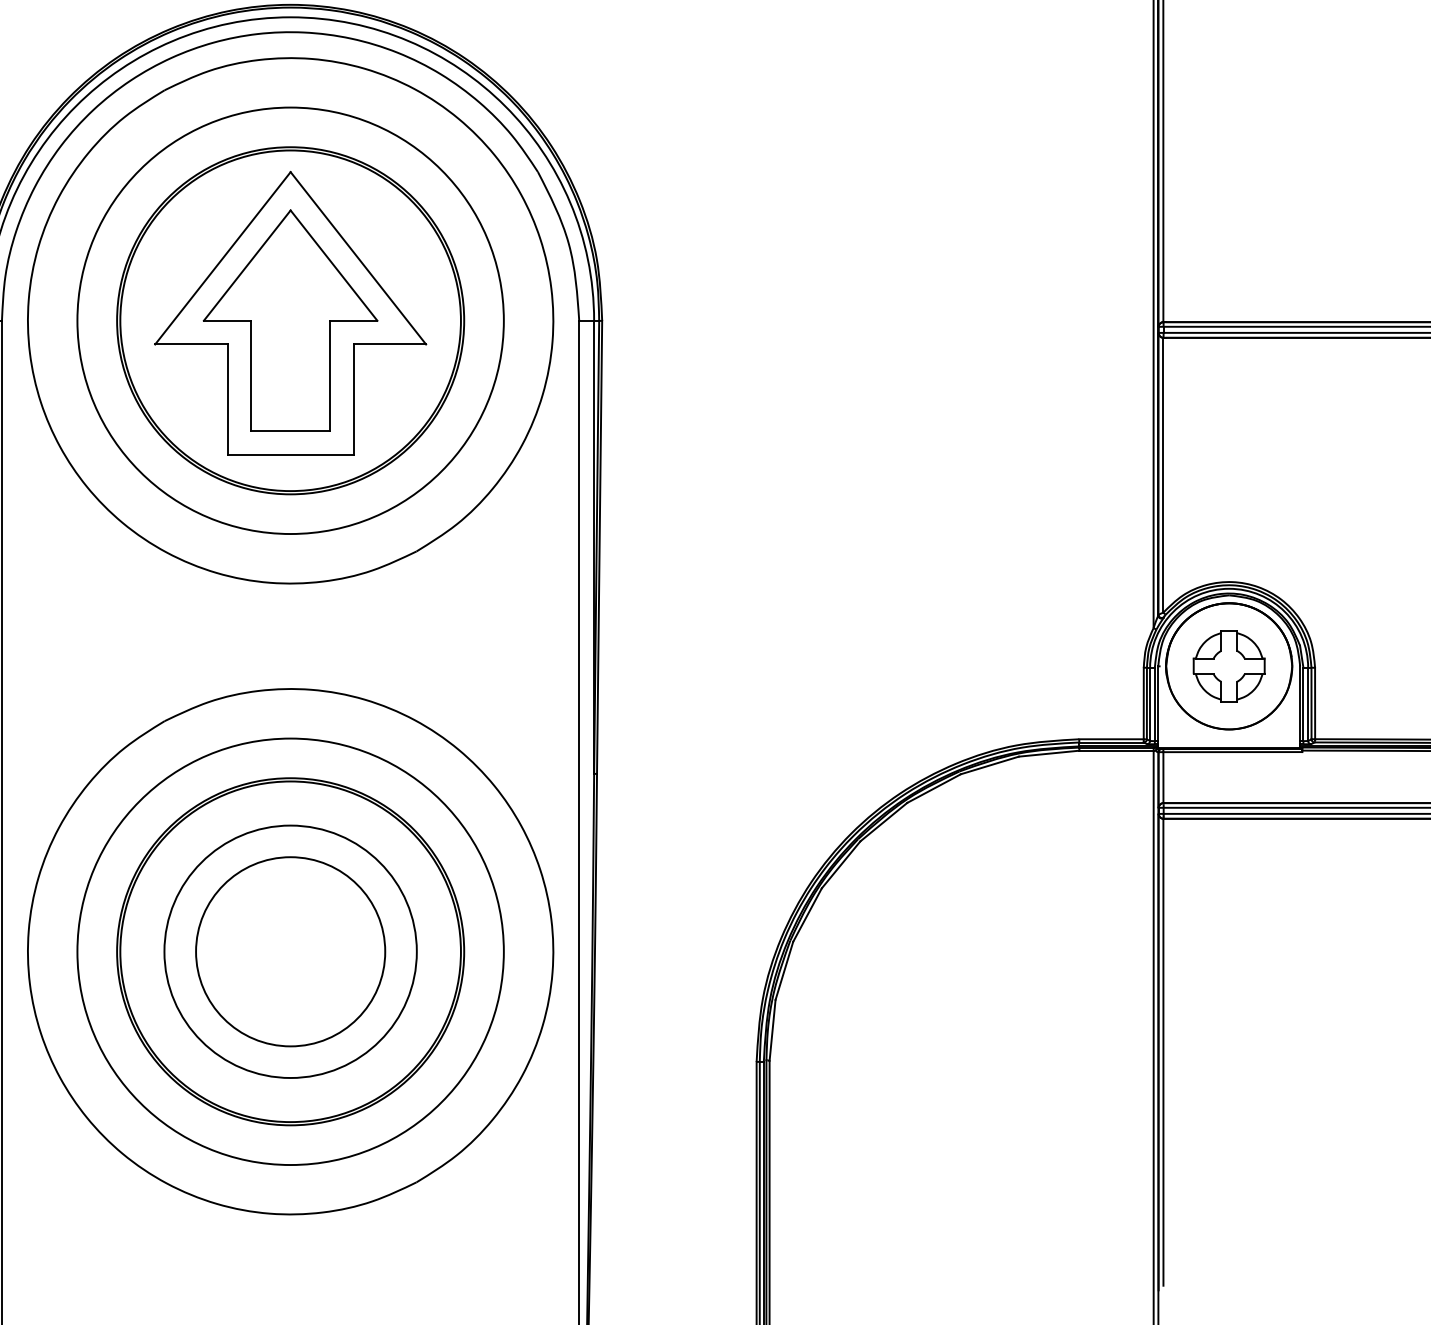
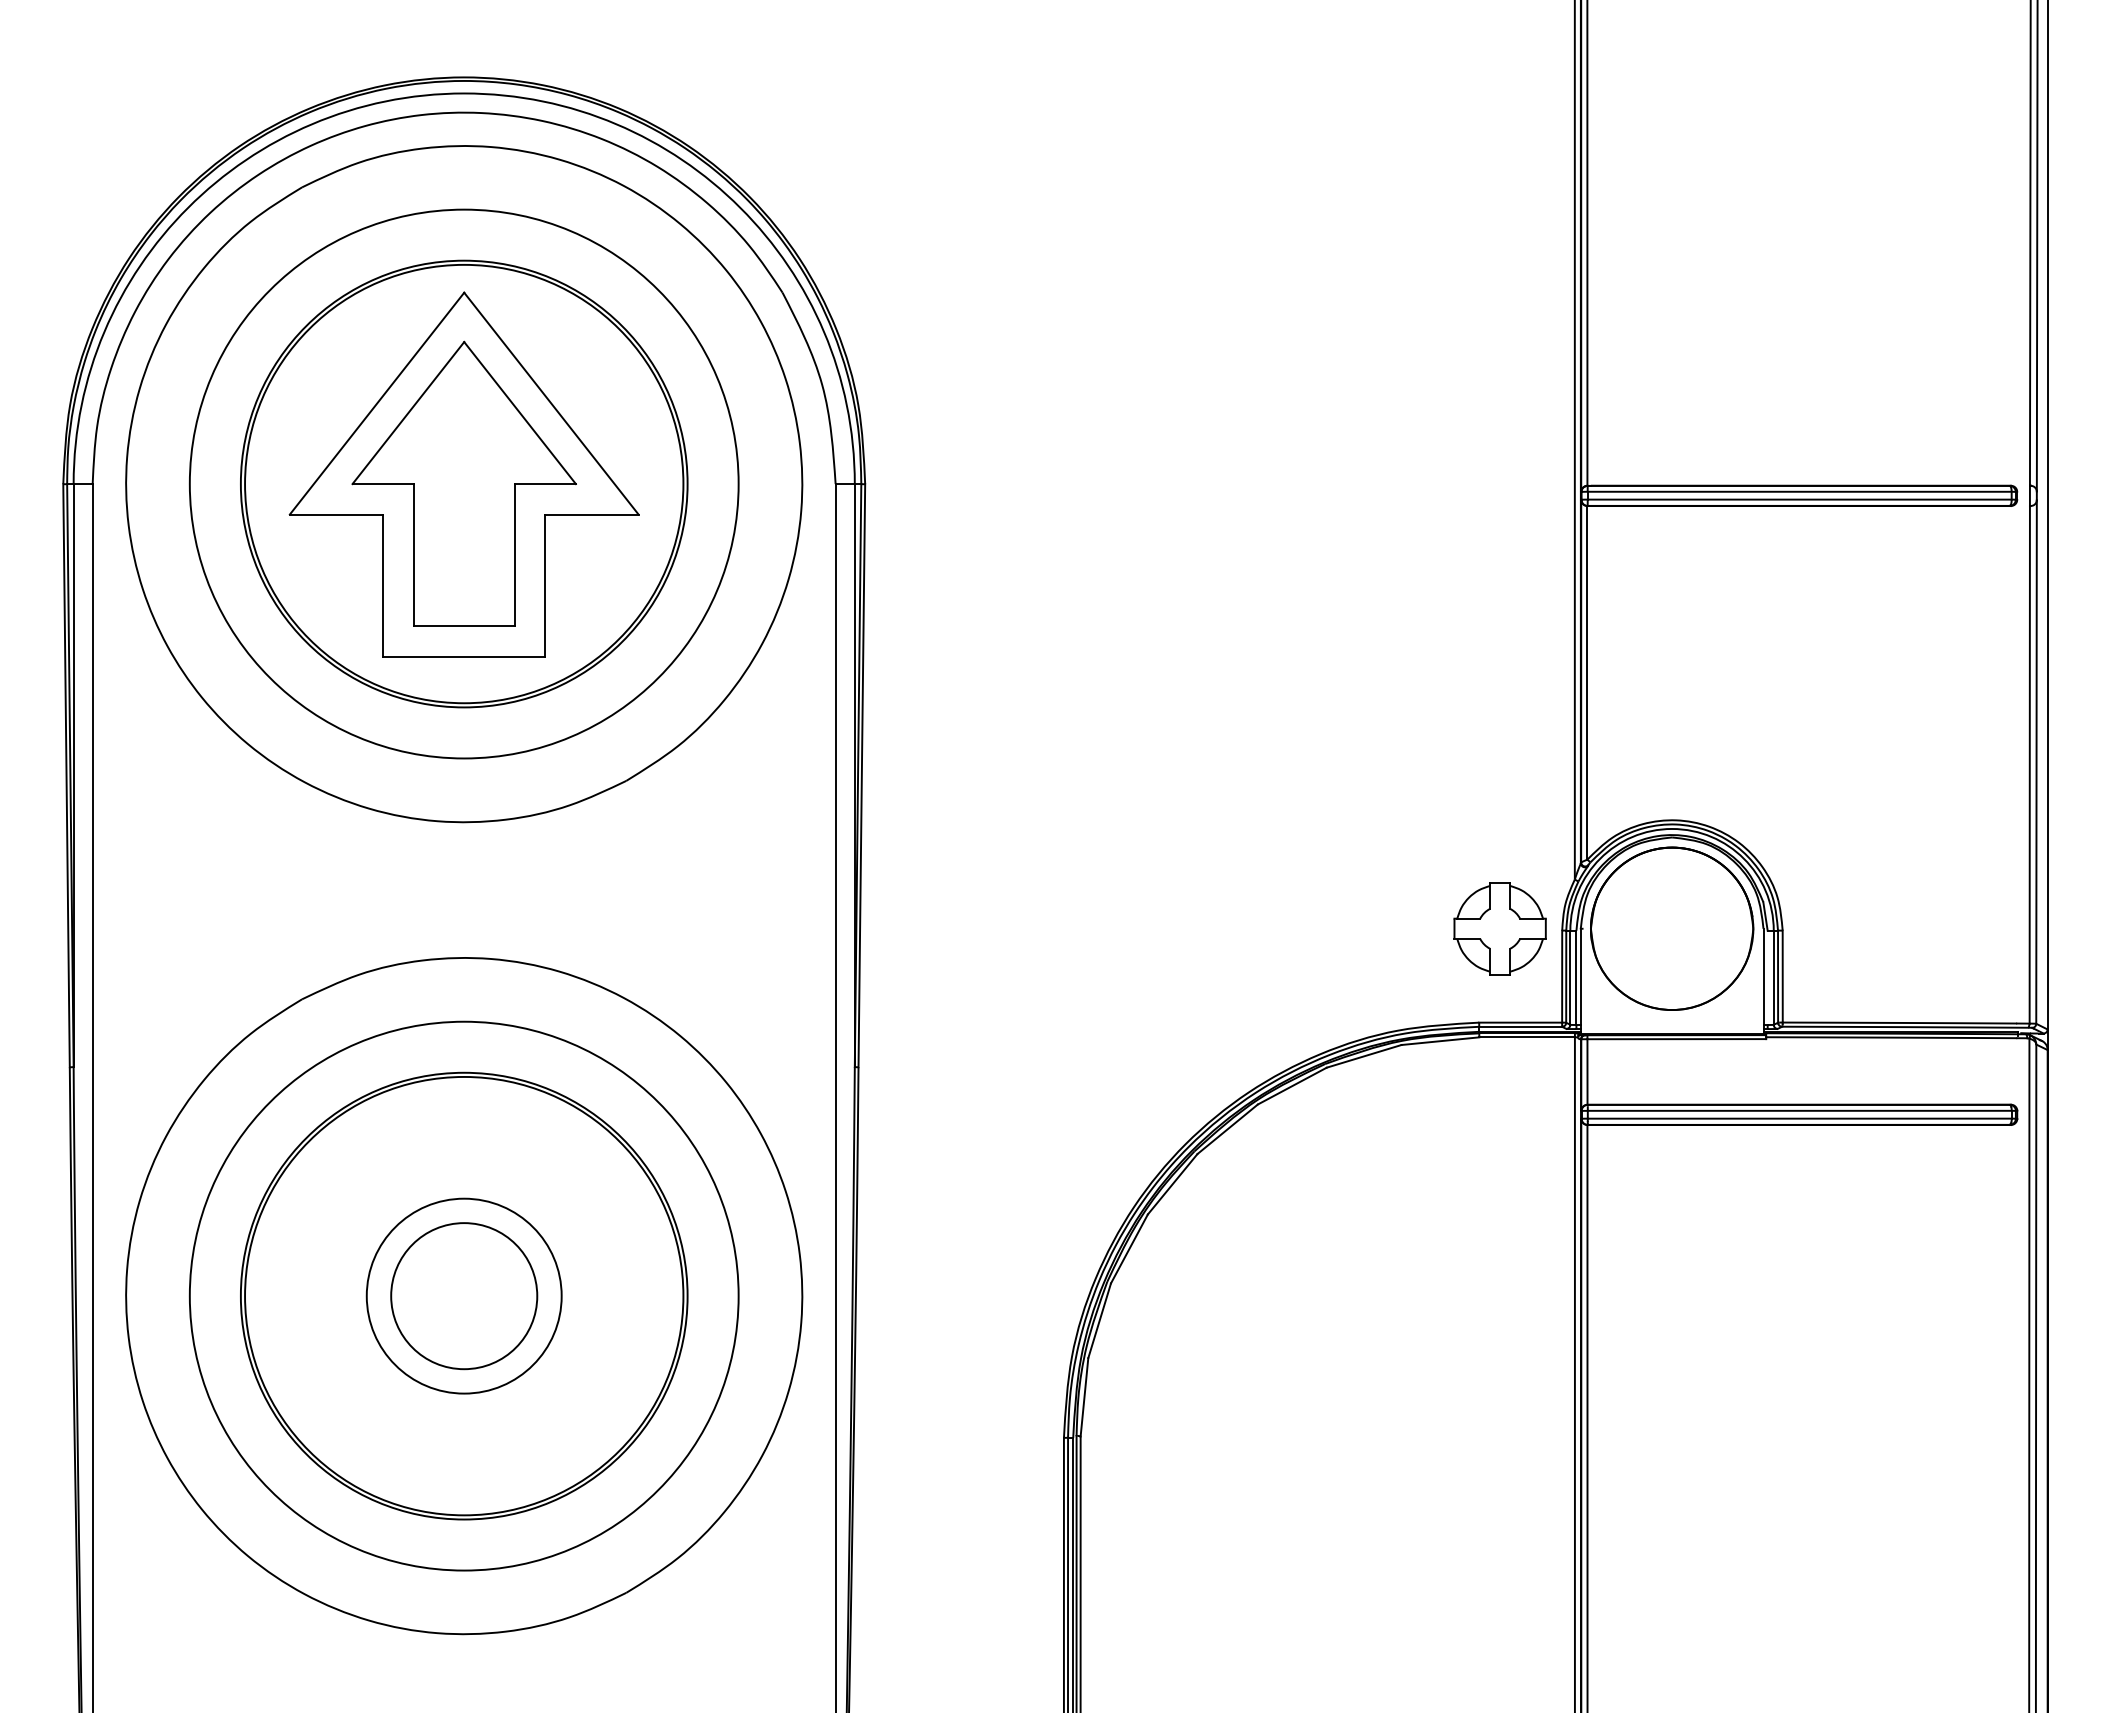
part: (1228, 666) -> (1499, 928), moved
line: (1303, 704) -> (1767, 977), removed
circle: (290, 951) -> (463, 1295), size x0.6
circle: (290, 951) -> (463, 1295), size x0.6

